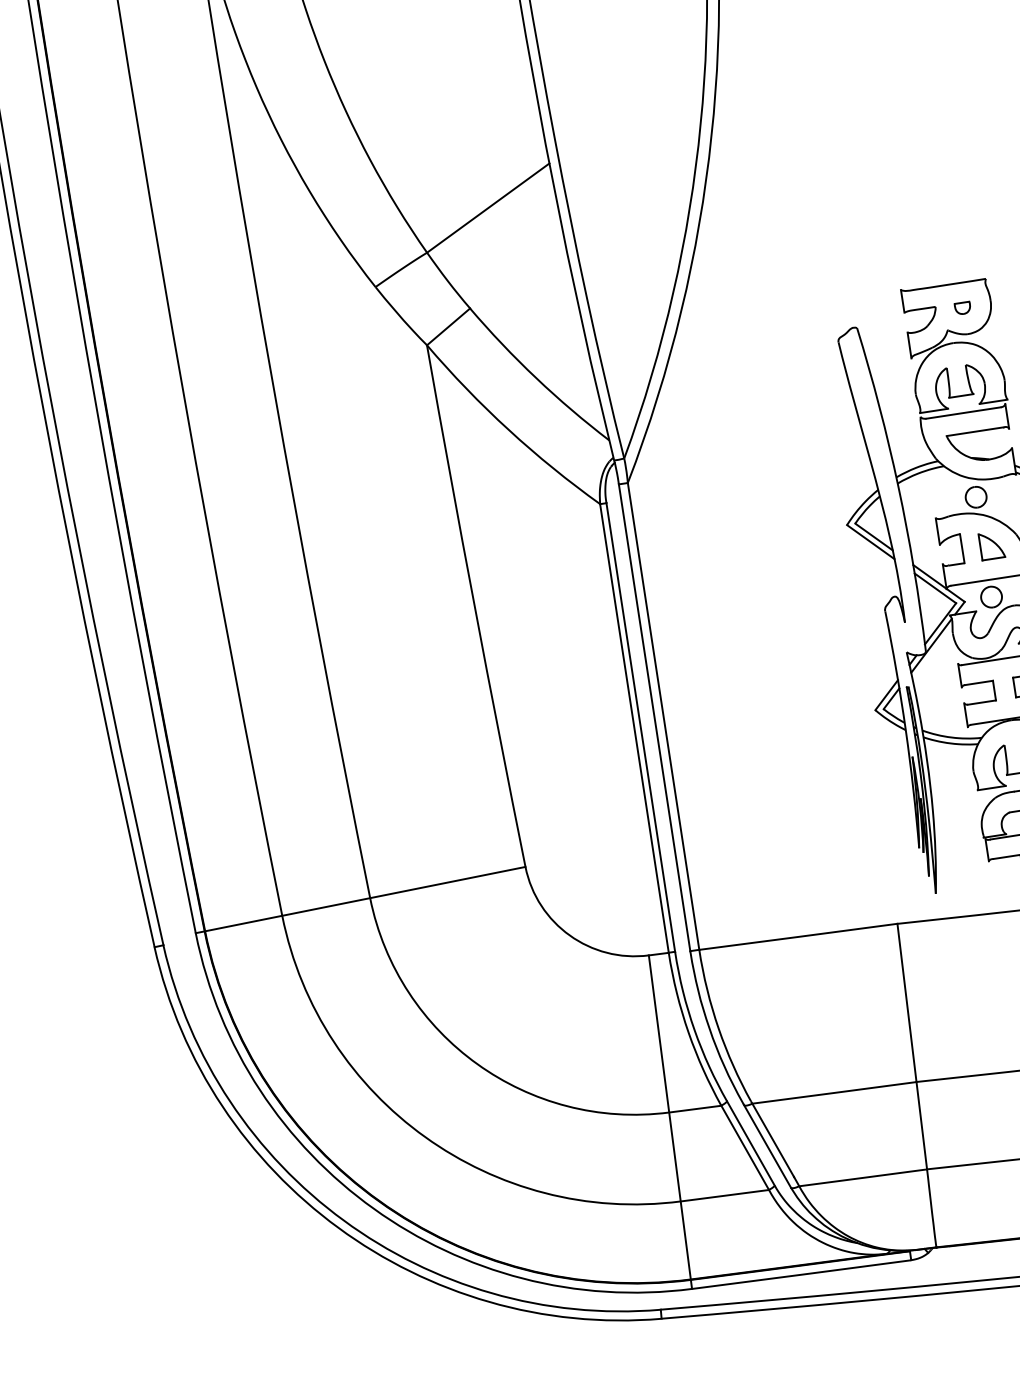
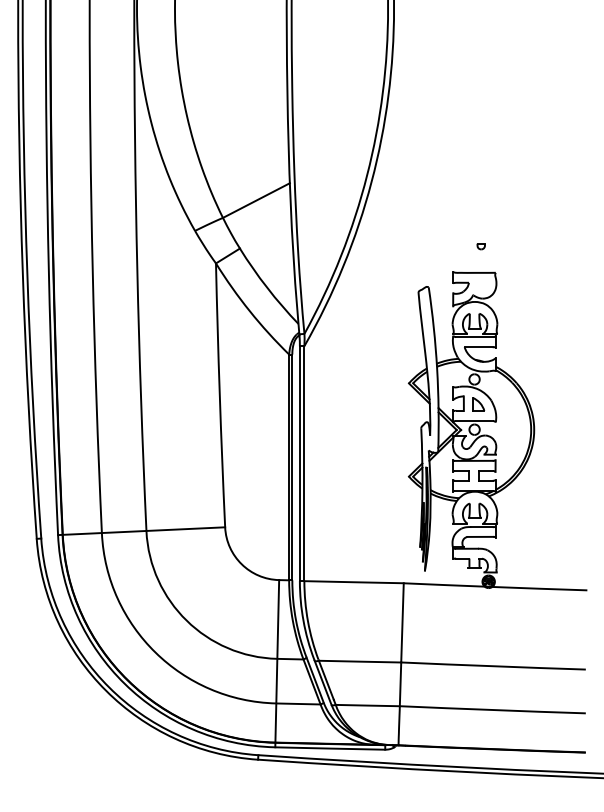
part: (961, 308) -> (480, 246), moved

